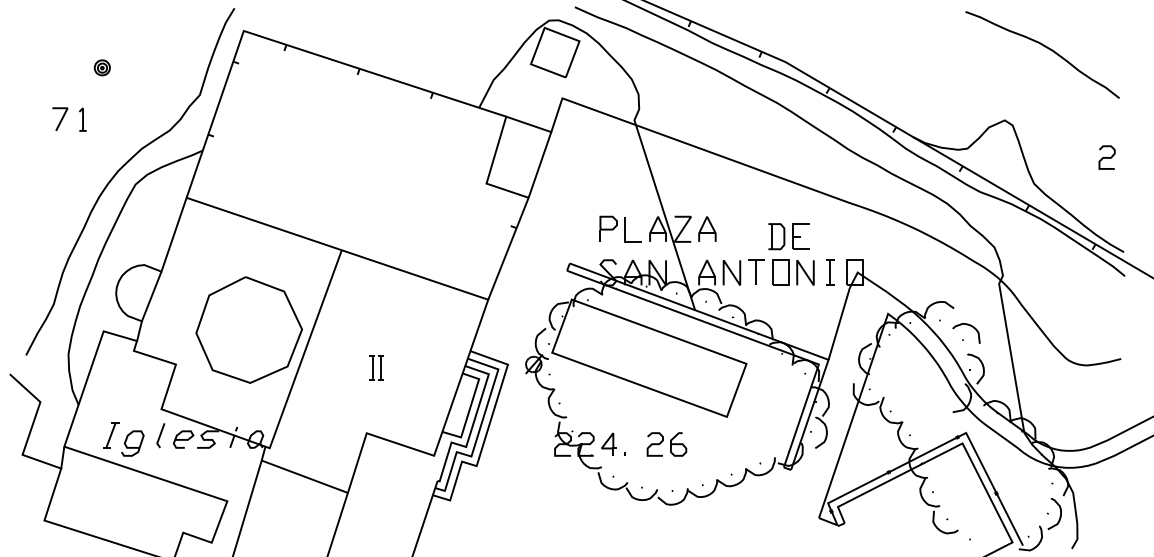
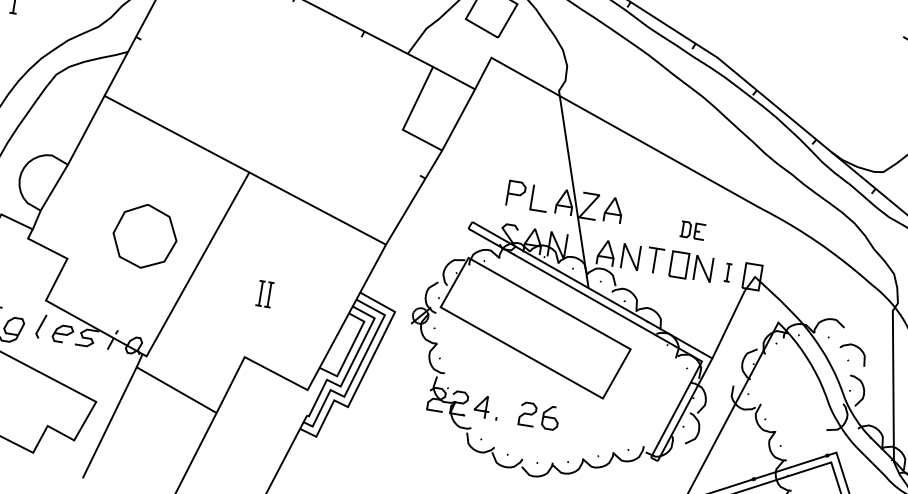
part: (788, 236) -> (692, 230), size x0.6
part: (830, 272) -> (728, 272), size x0.7
part: (248, 329) -> (144, 235), size x0.6

